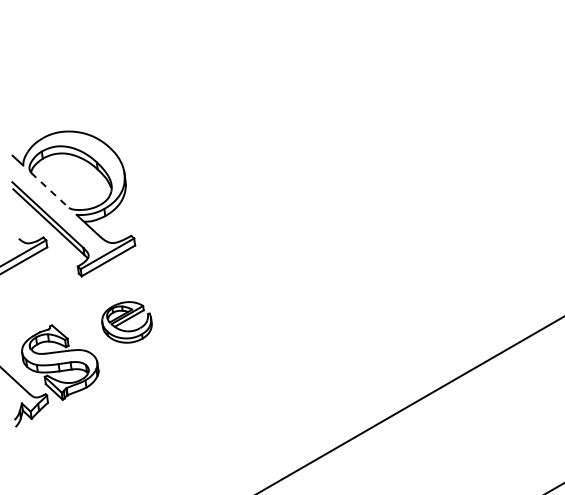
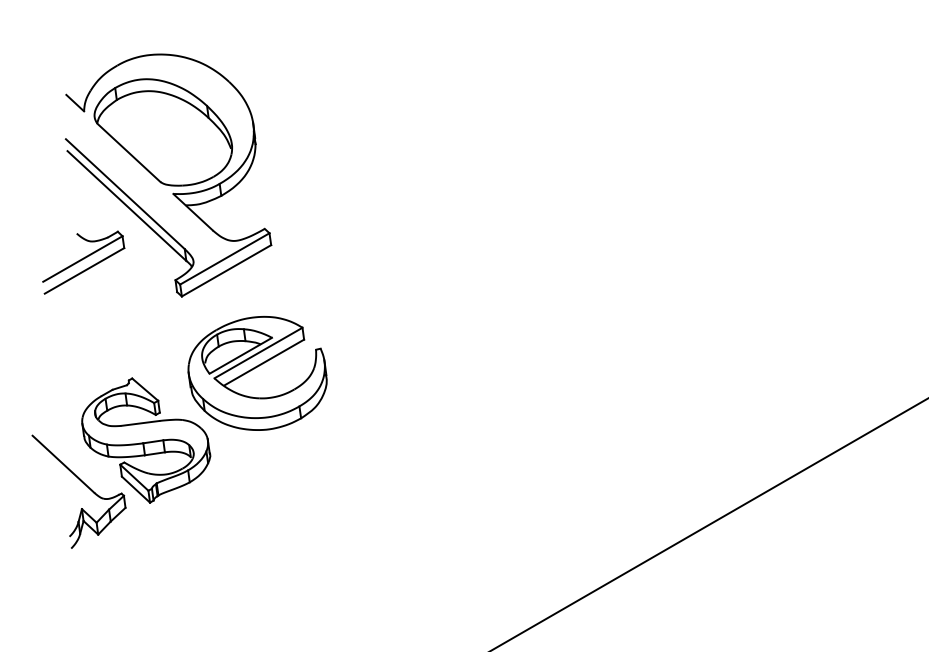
line: (50, 190) -> (129, 153), dashed -> solid
part: (126, 322) -> (256, 373), size x1.67

